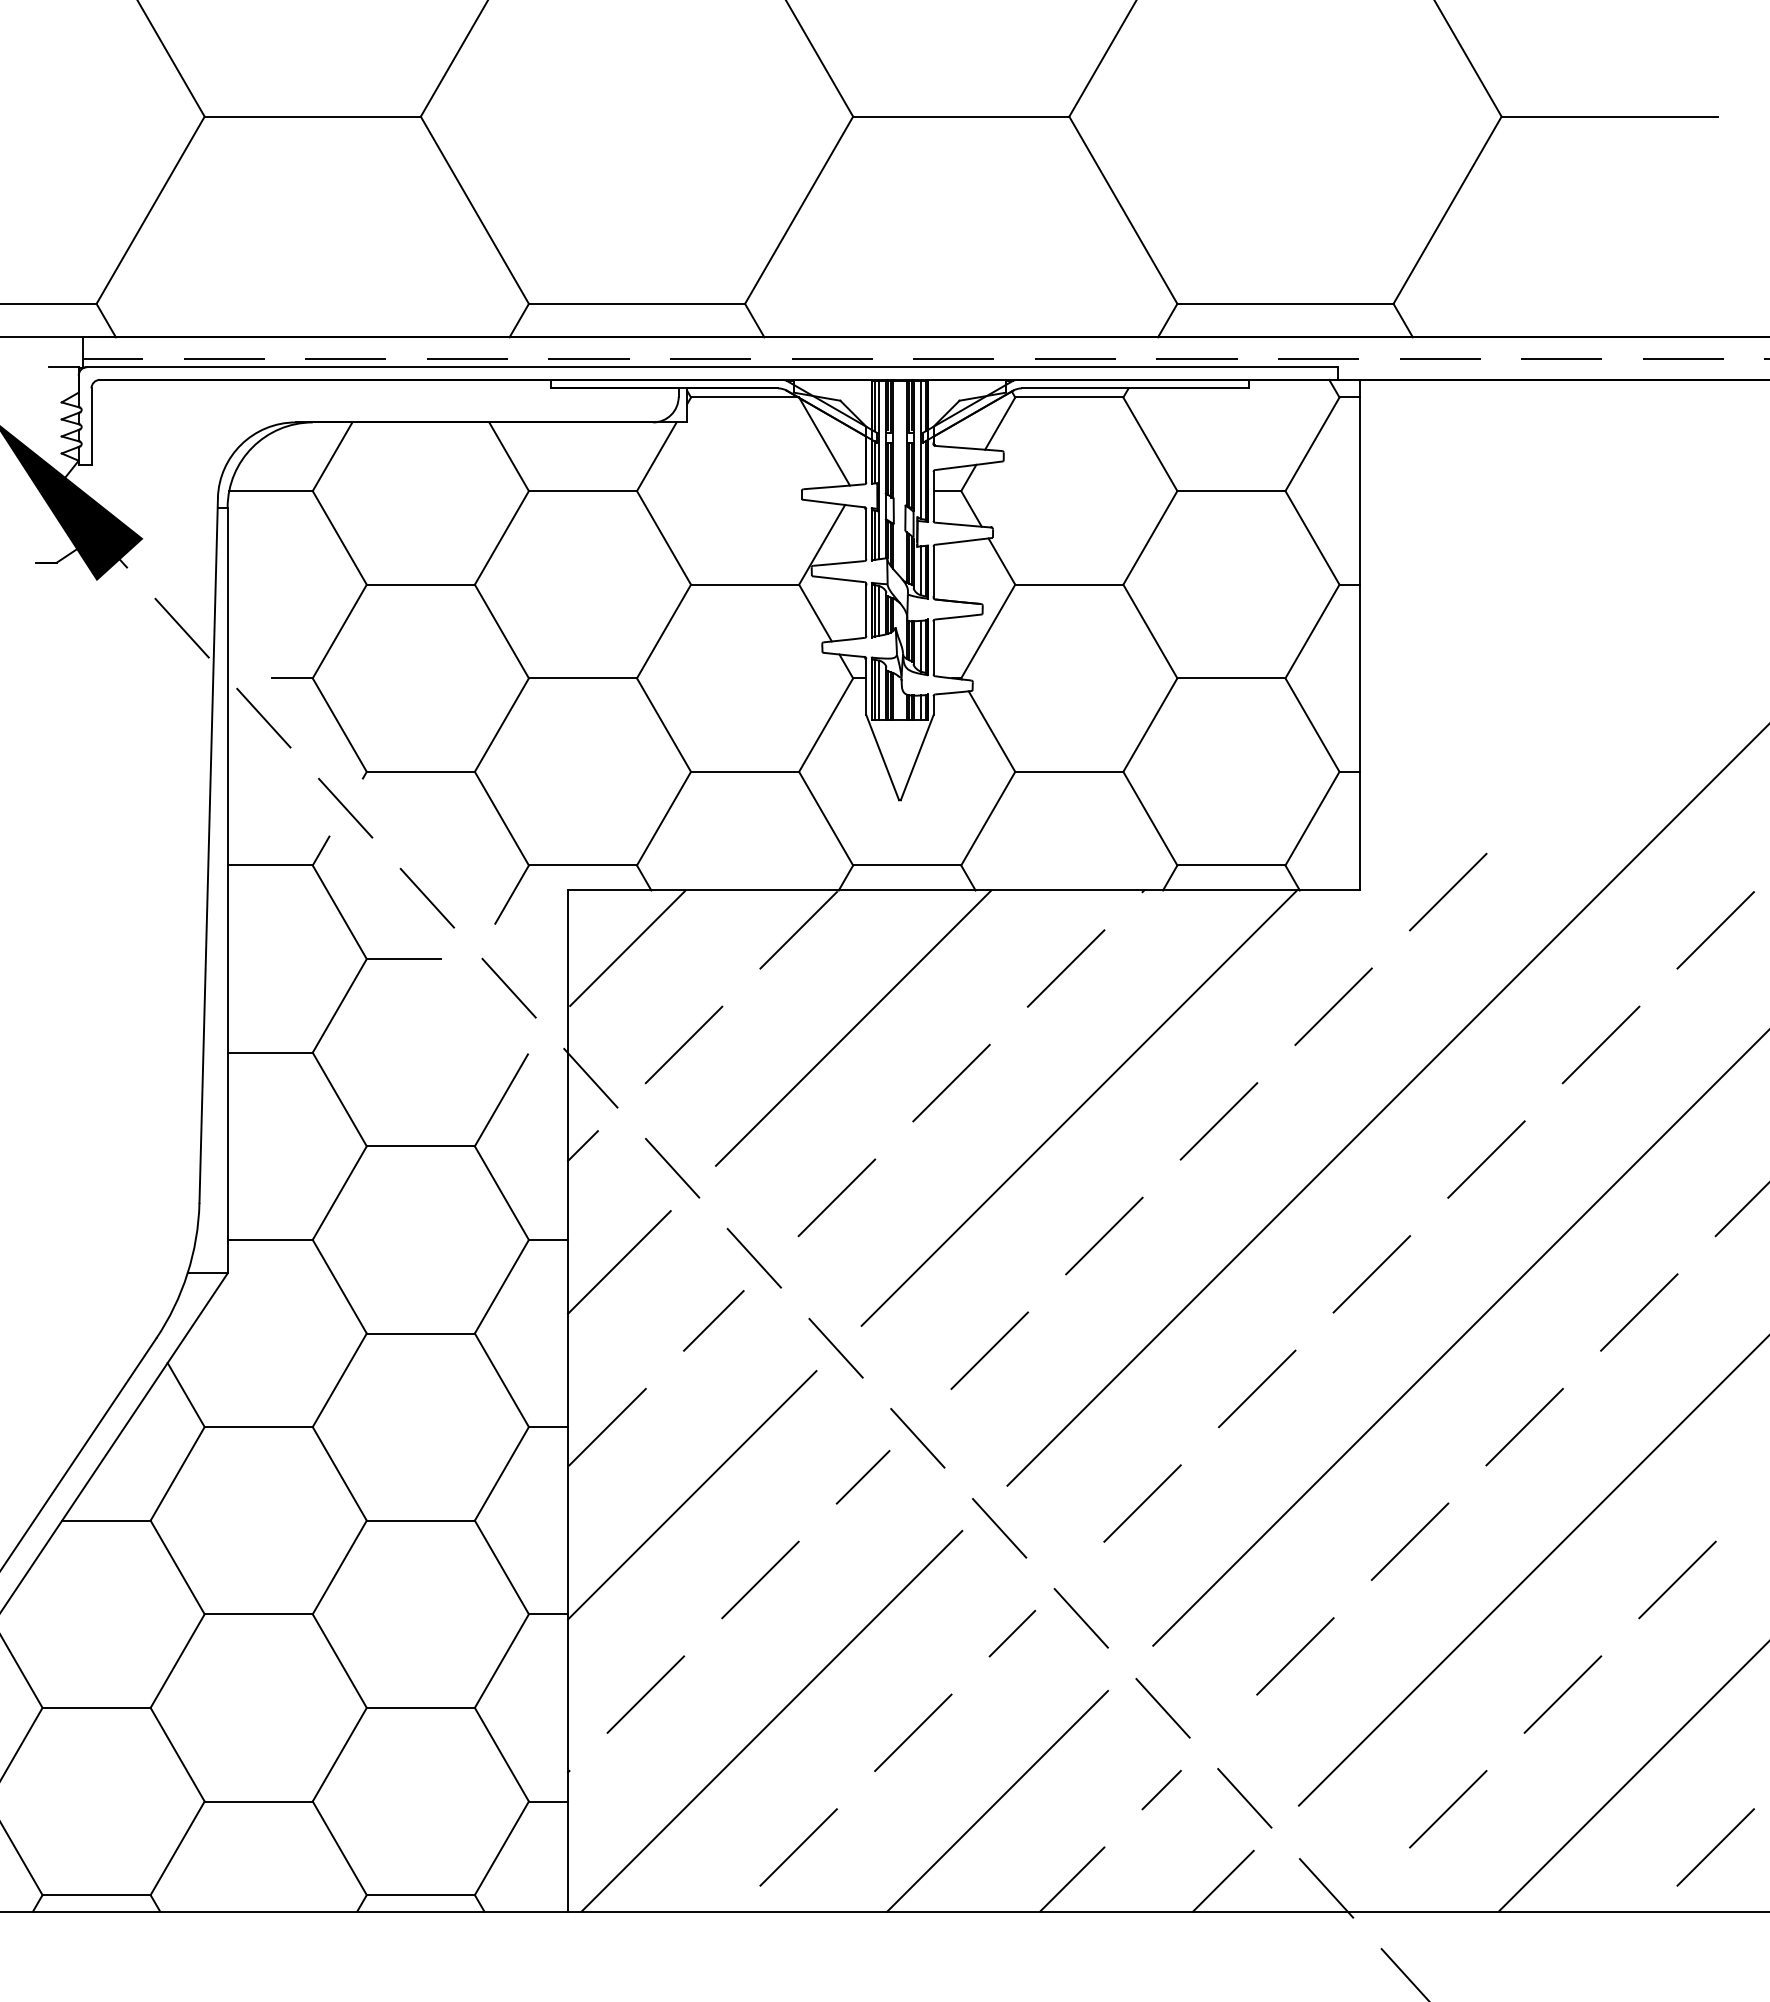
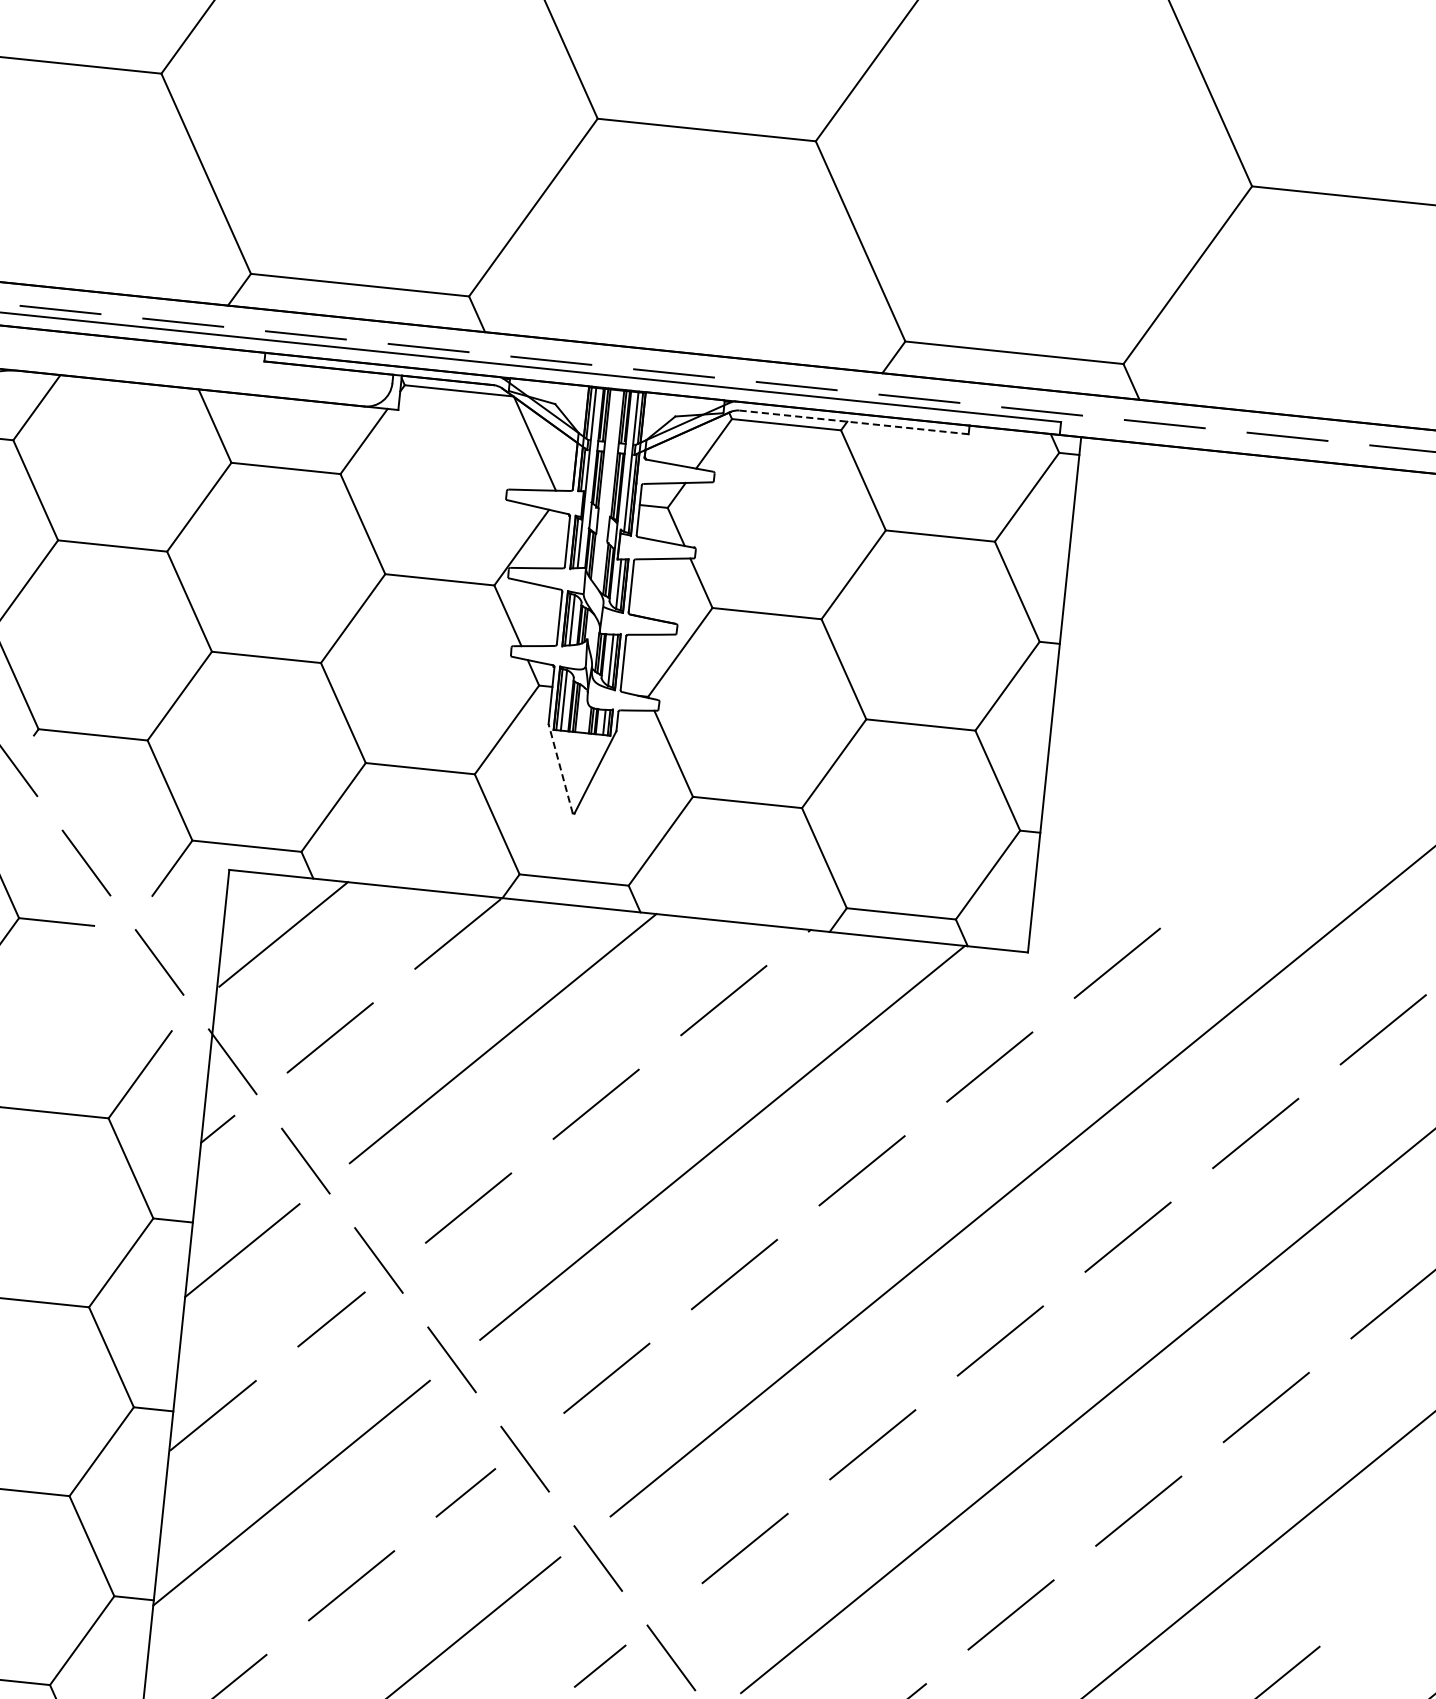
line: (1135, 388) -> (854, 422), solid -> dashed
line: (882, 757) -> (560, 768), solid -> dashed

